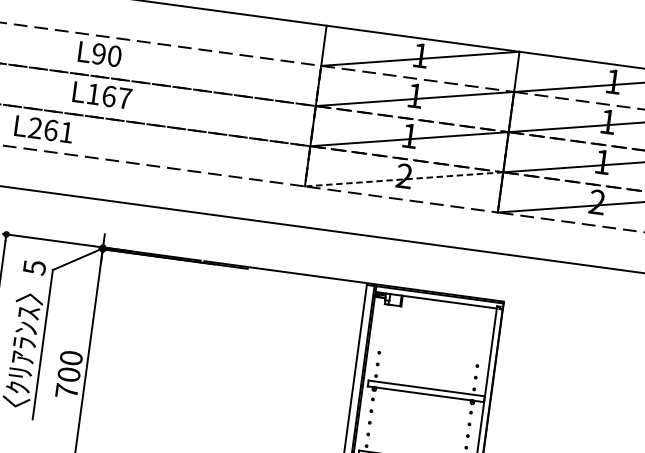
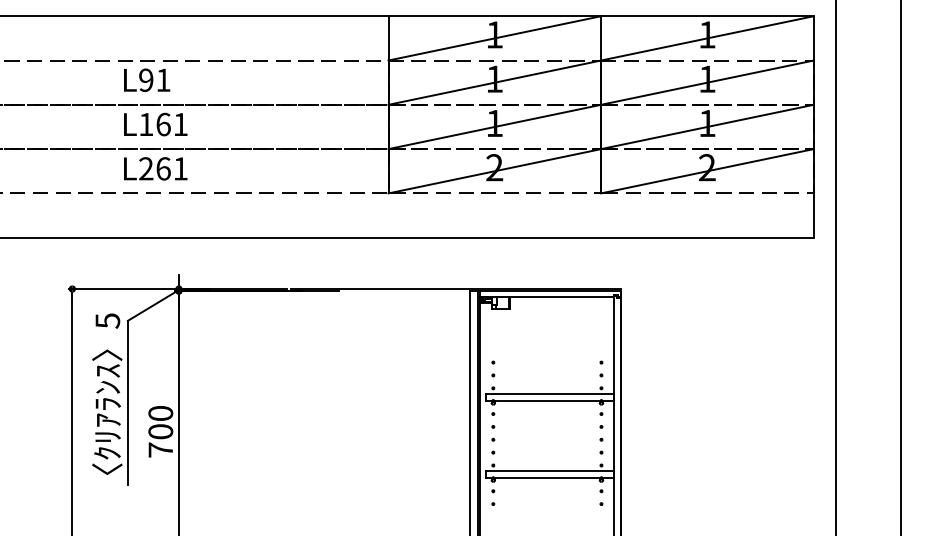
text: (114, 55) -> (163, 79), L90 -> L91
text: (124, 98) -> (180, 124), L167 -> L161
text: (43, 129) -> (155, 168), moved
line: (403, 179) -> (494, 171), dashed -> solid

